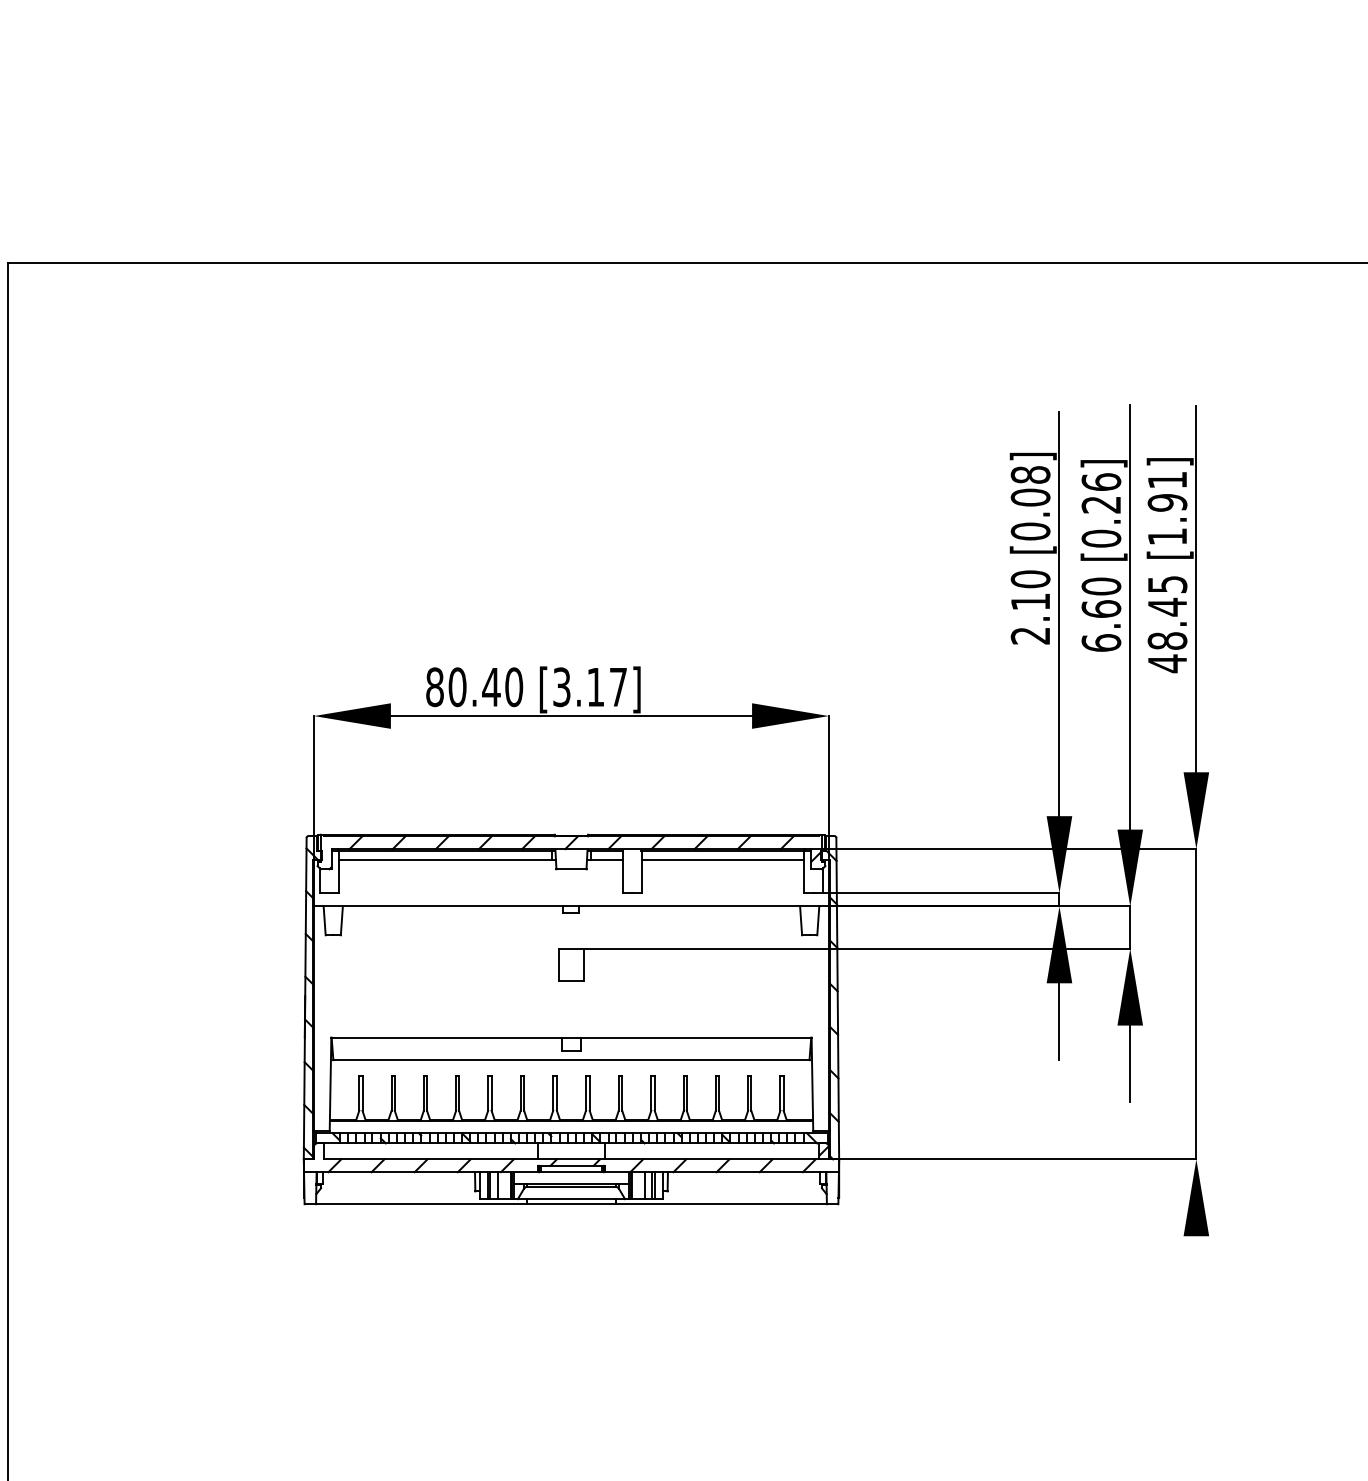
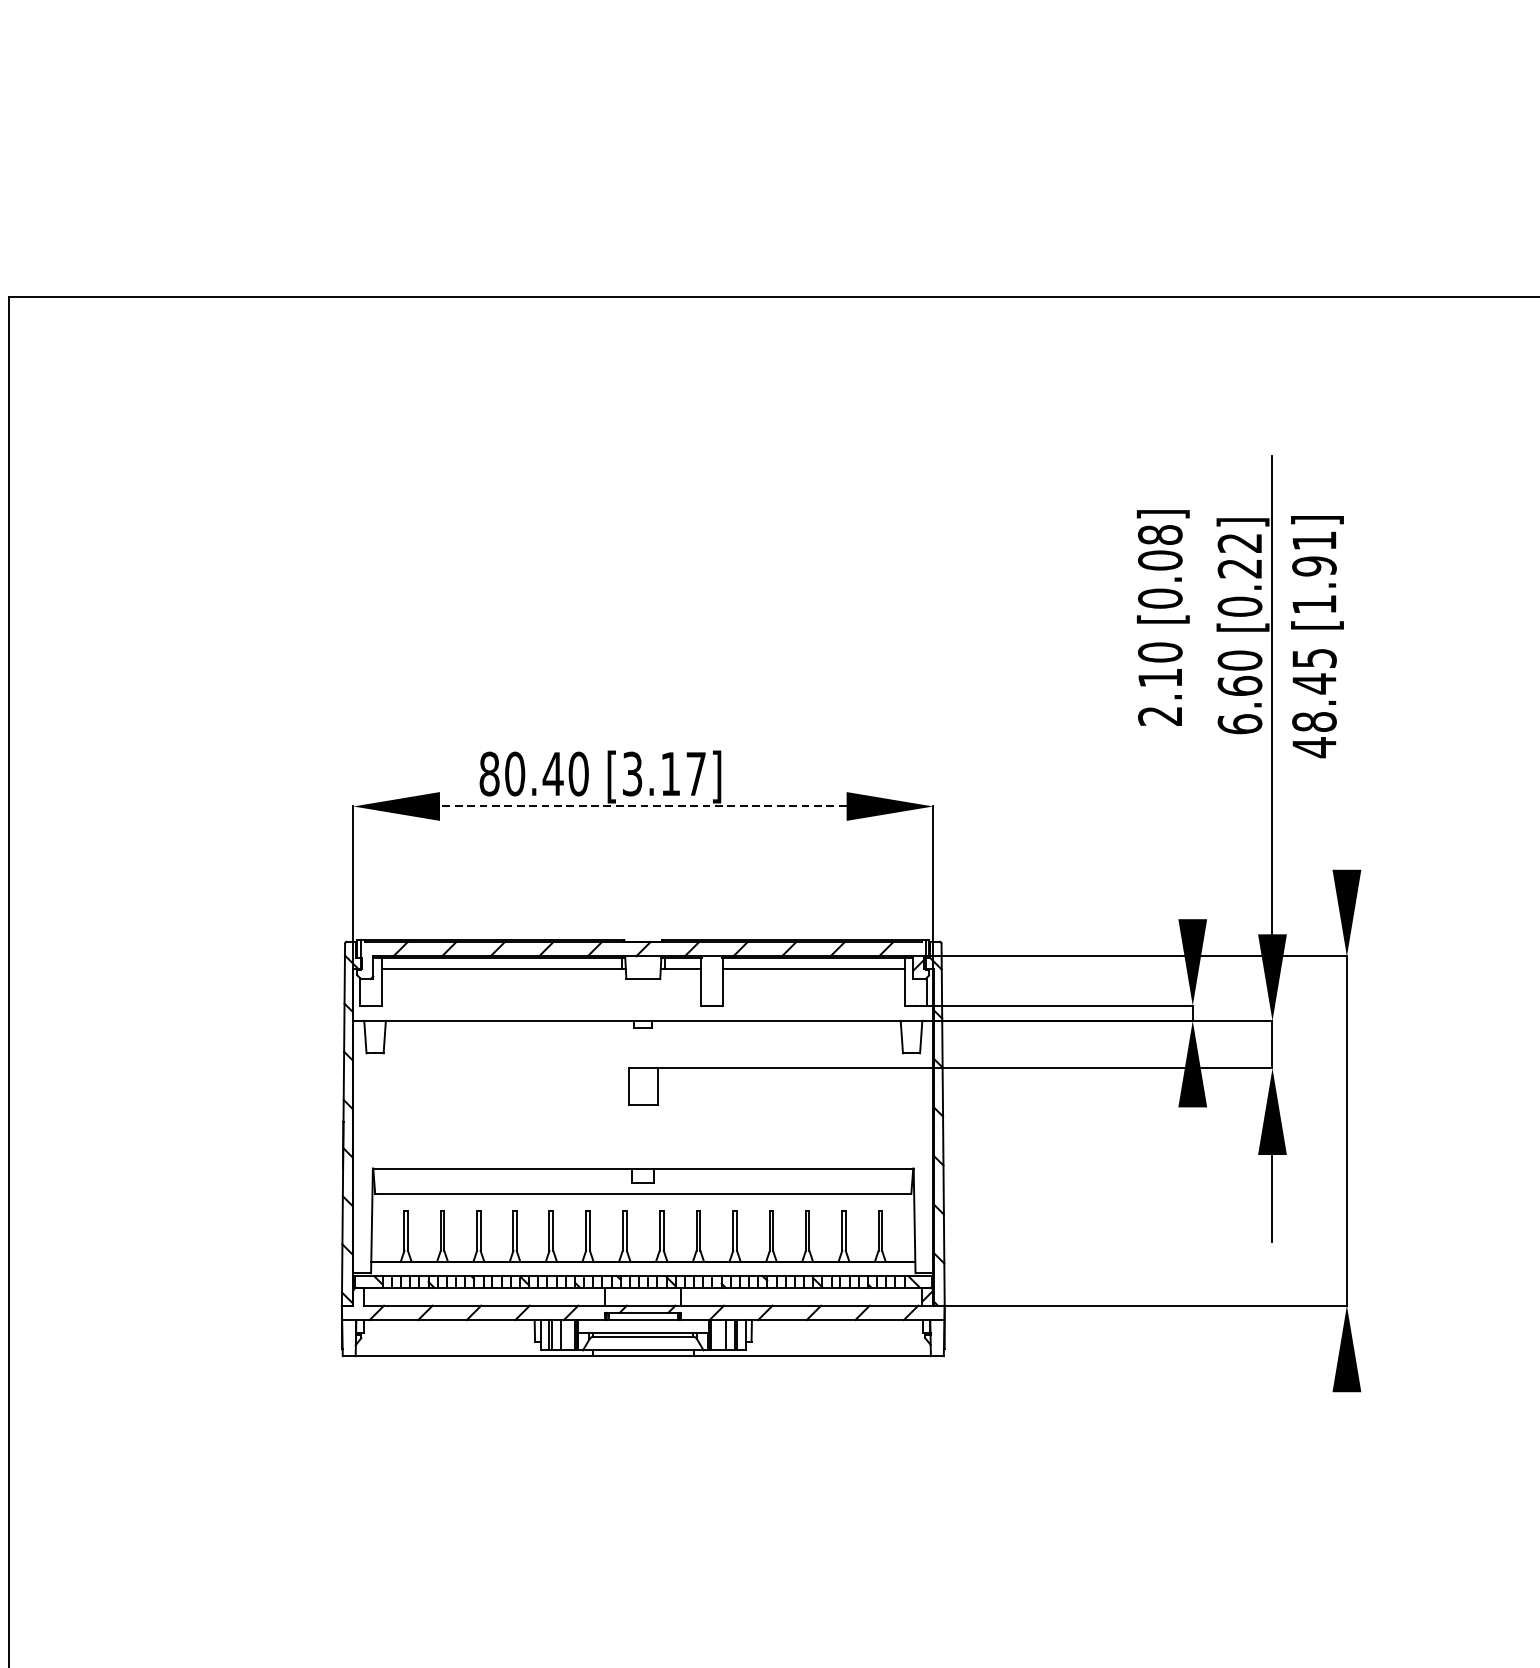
text: (1101, 481) -> (1240, 542), [0.26] -> [0.22]
line: (1196, 589) -> (1347, 663), removed
line: (1059, 613) -> (1192, 690), removed
line: (571, 716) -> (643, 806), solid -> dashed
line: (1059, 1021) -> (1192, 1150), removed

